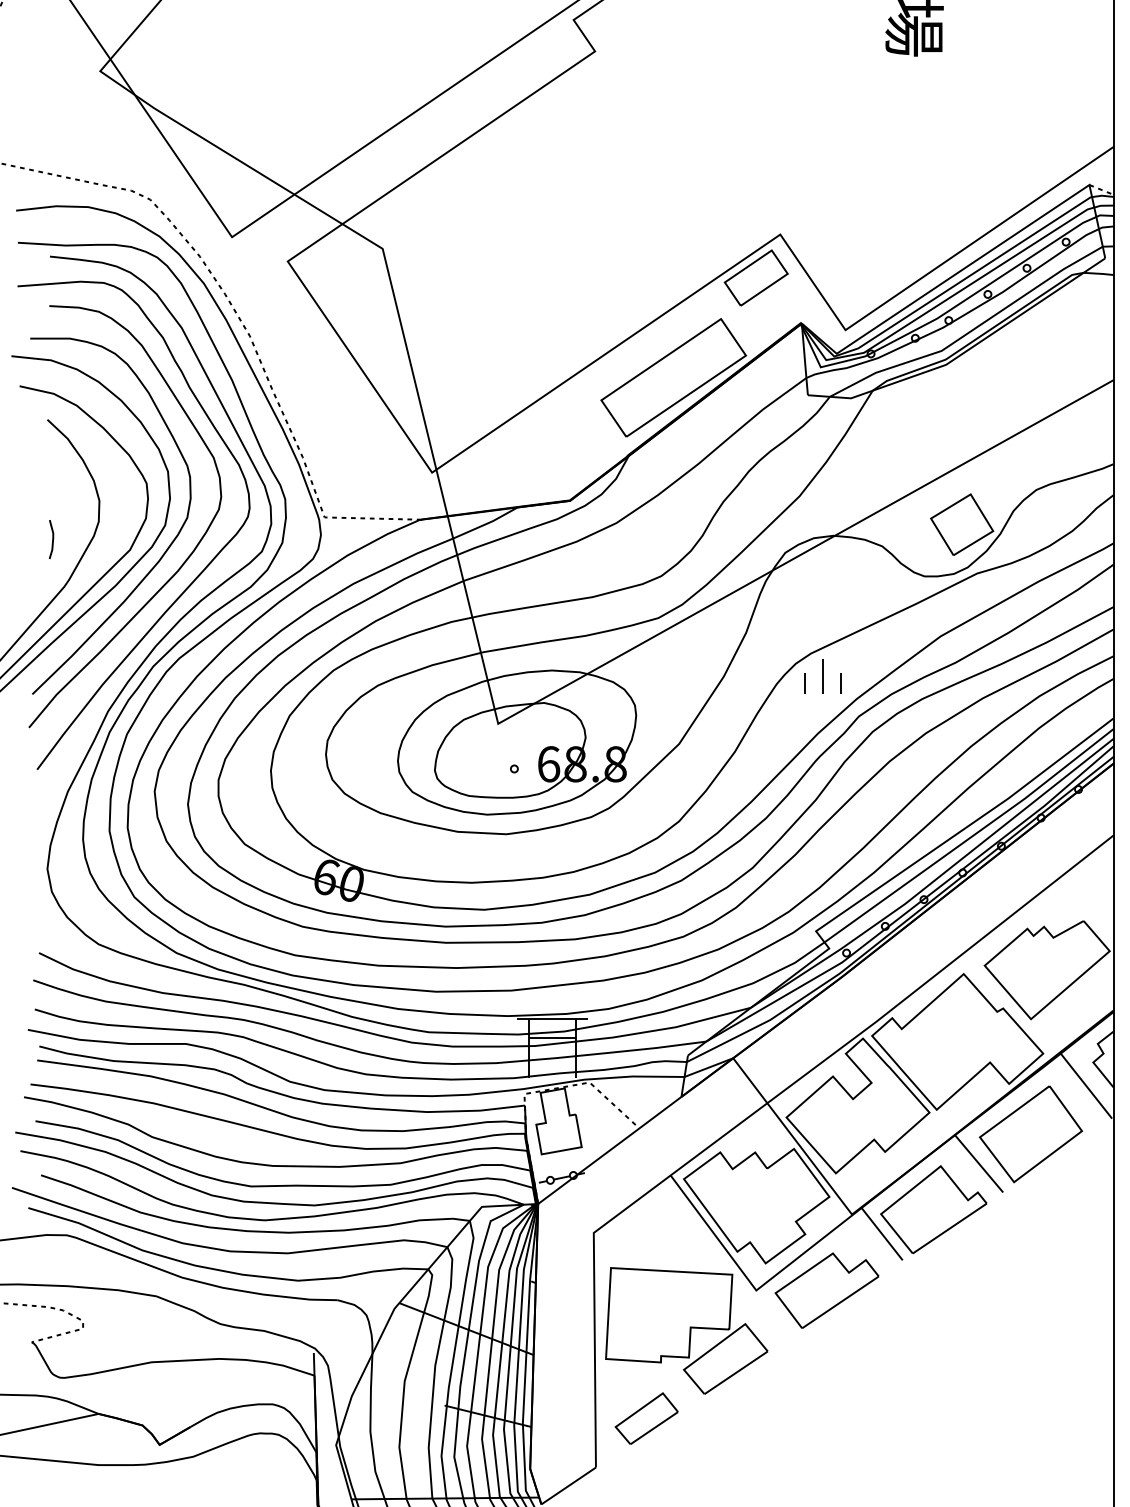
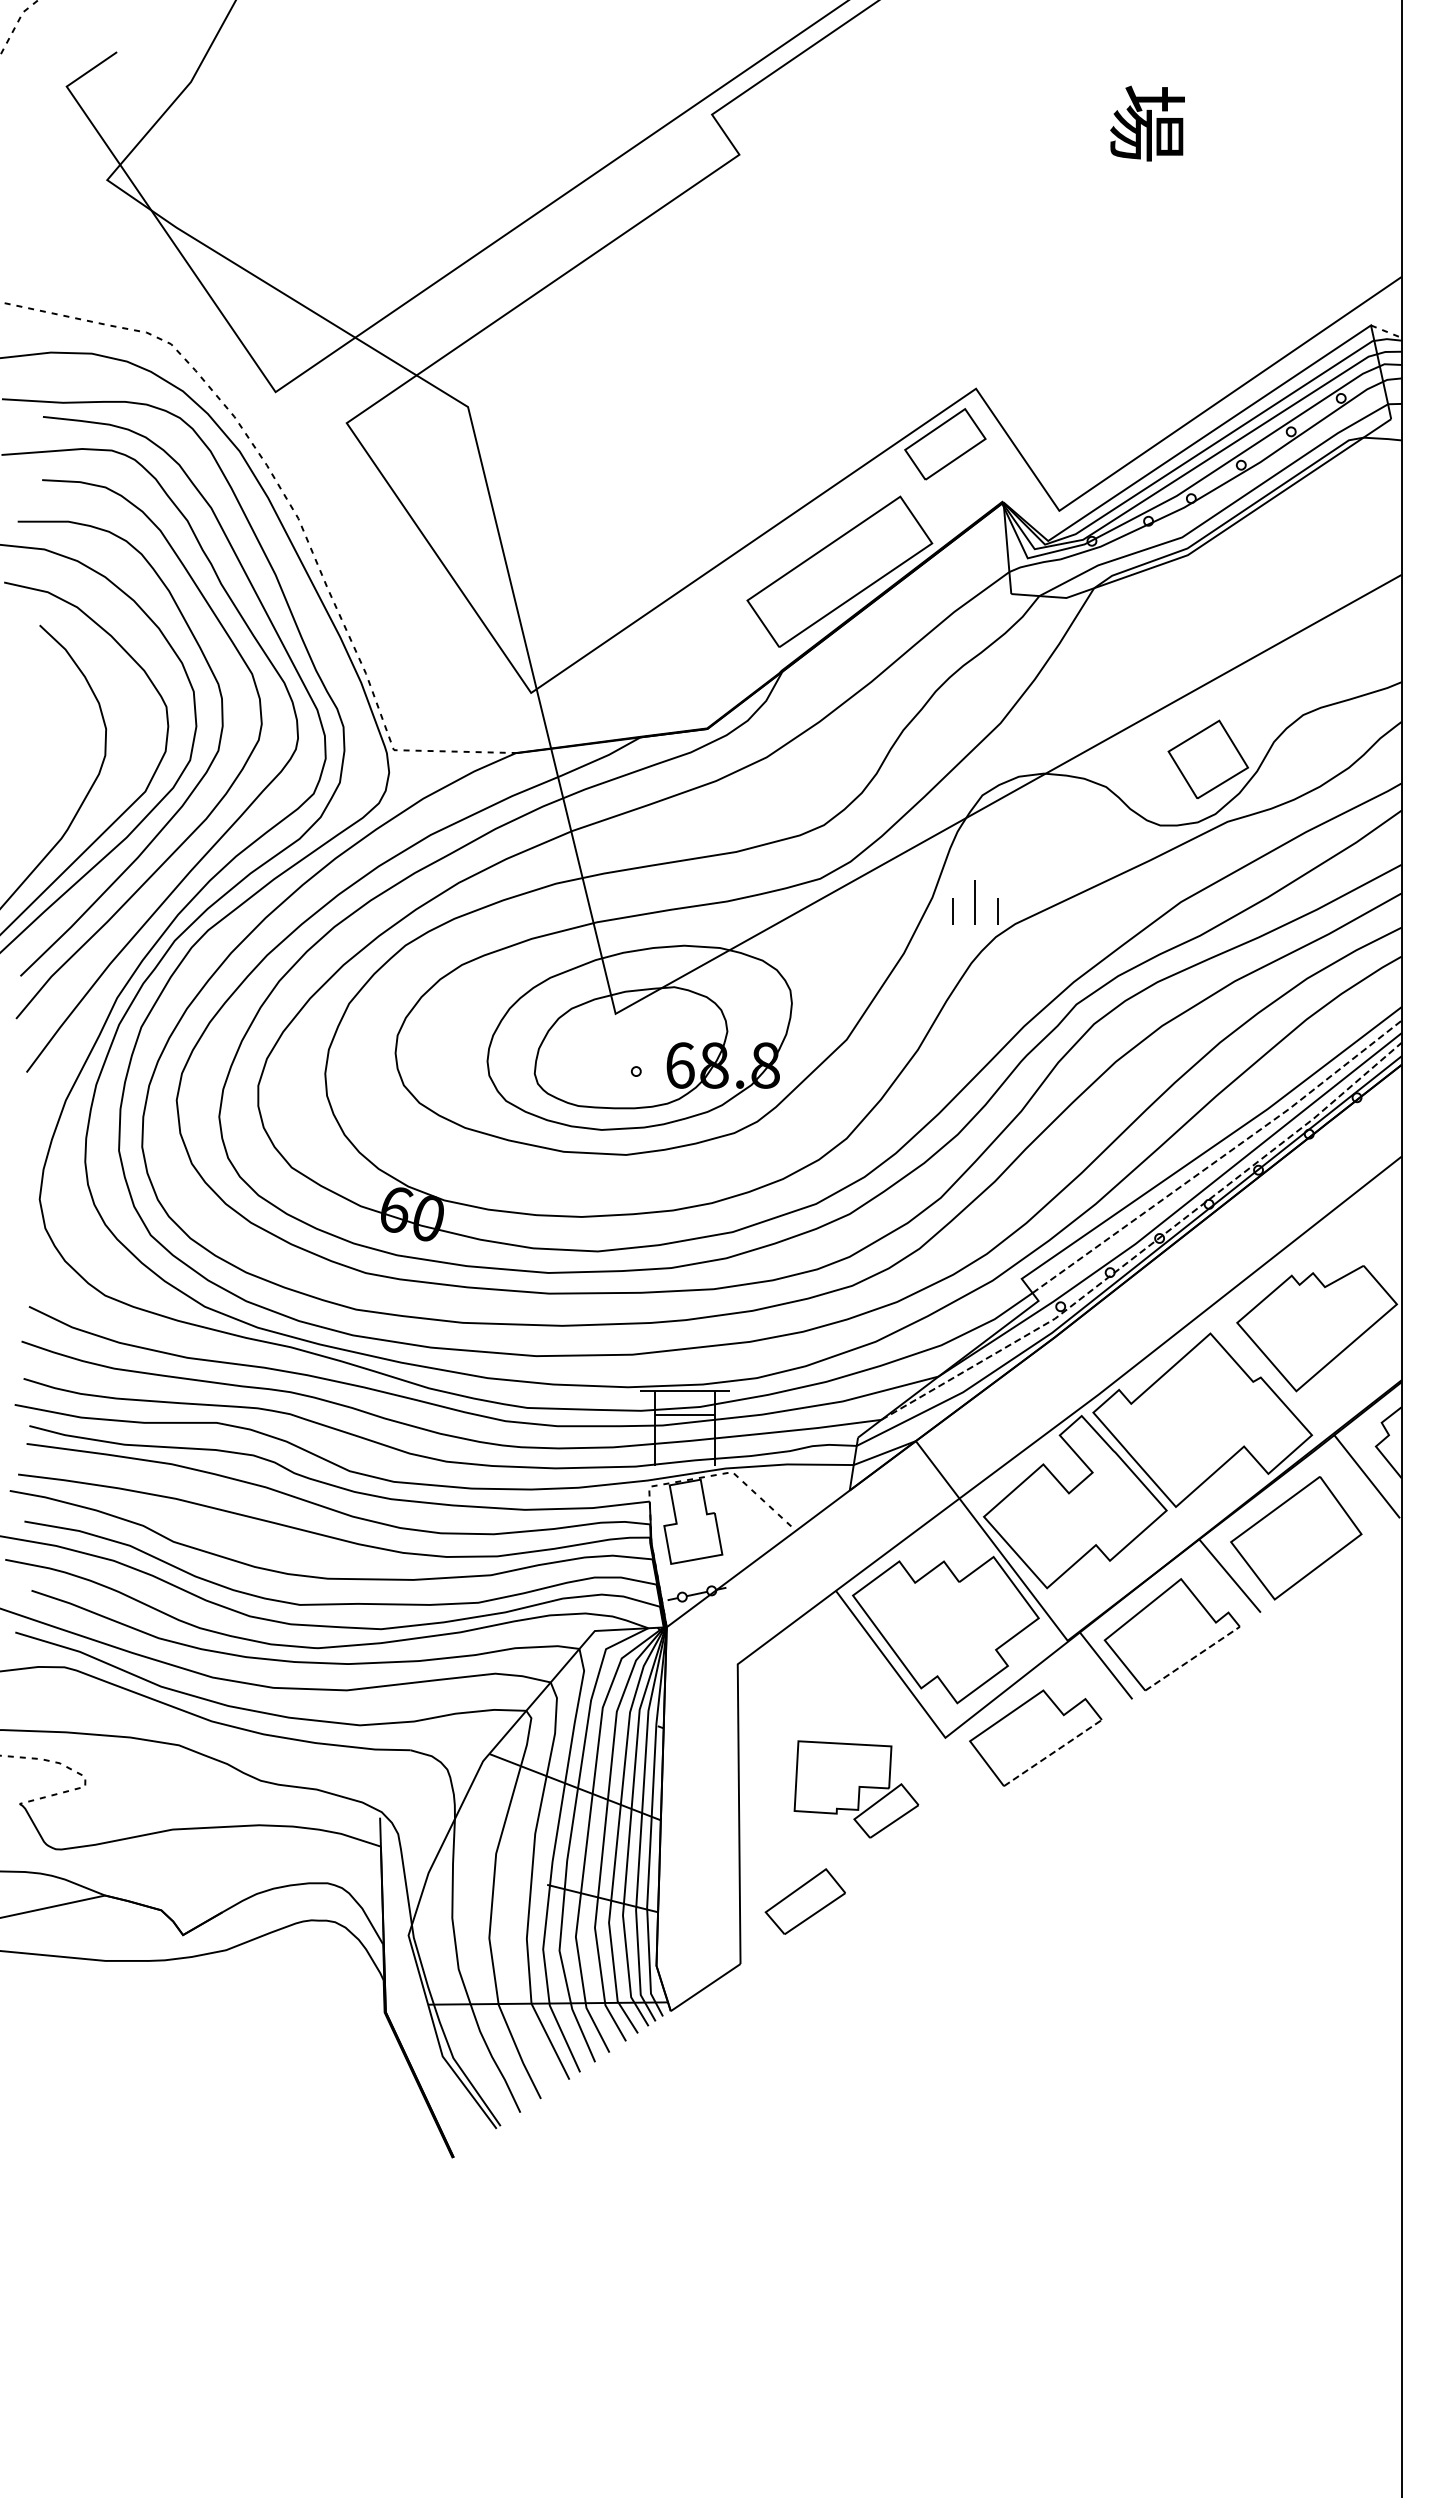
line: (52, 539) -> (46, 778), removed
part: (822, 676) -> (975, 902), moved
line: (970, 837) -> (1219, 1158), solid -> dashed
line: (917, 904) -> (1151, 1244), solid -> dashed
line: (950, 1228) -> (1193, 1658), solid -> dashed
line: (840, 1301) -> (1053, 1752), solid -> dashed
part: (686, 1330) -> (856, 1789), size x0.6

